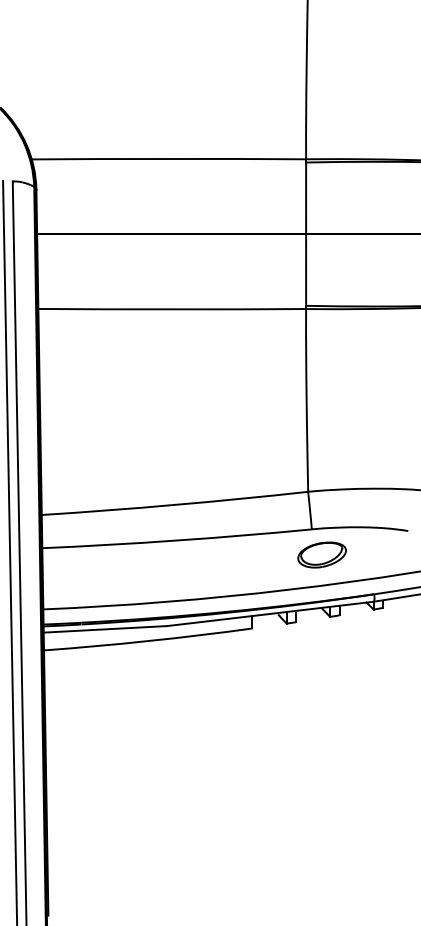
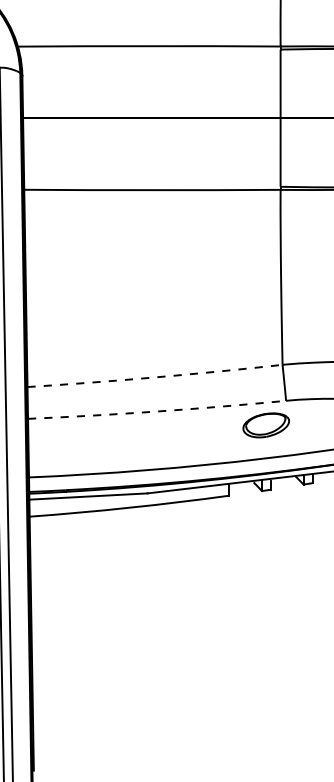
arc: (175, 504) -> (155, 377), solid -> dashed
arc: (177, 540) -> (157, 411), solid -> dashed
part: (321, 554) -> (265, 424), moved

